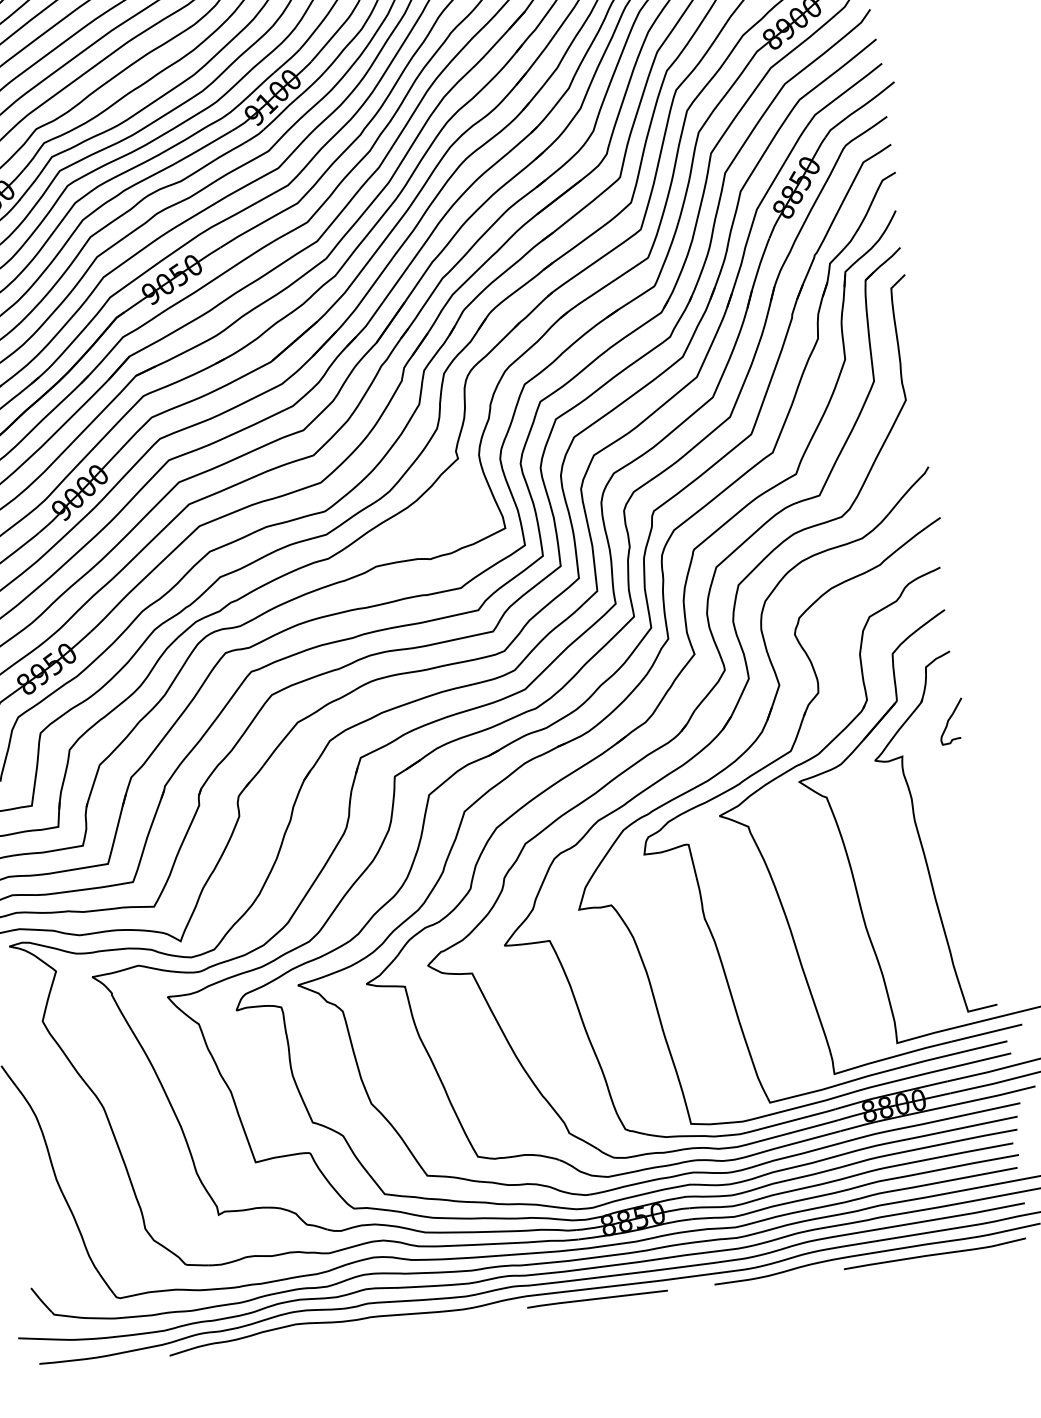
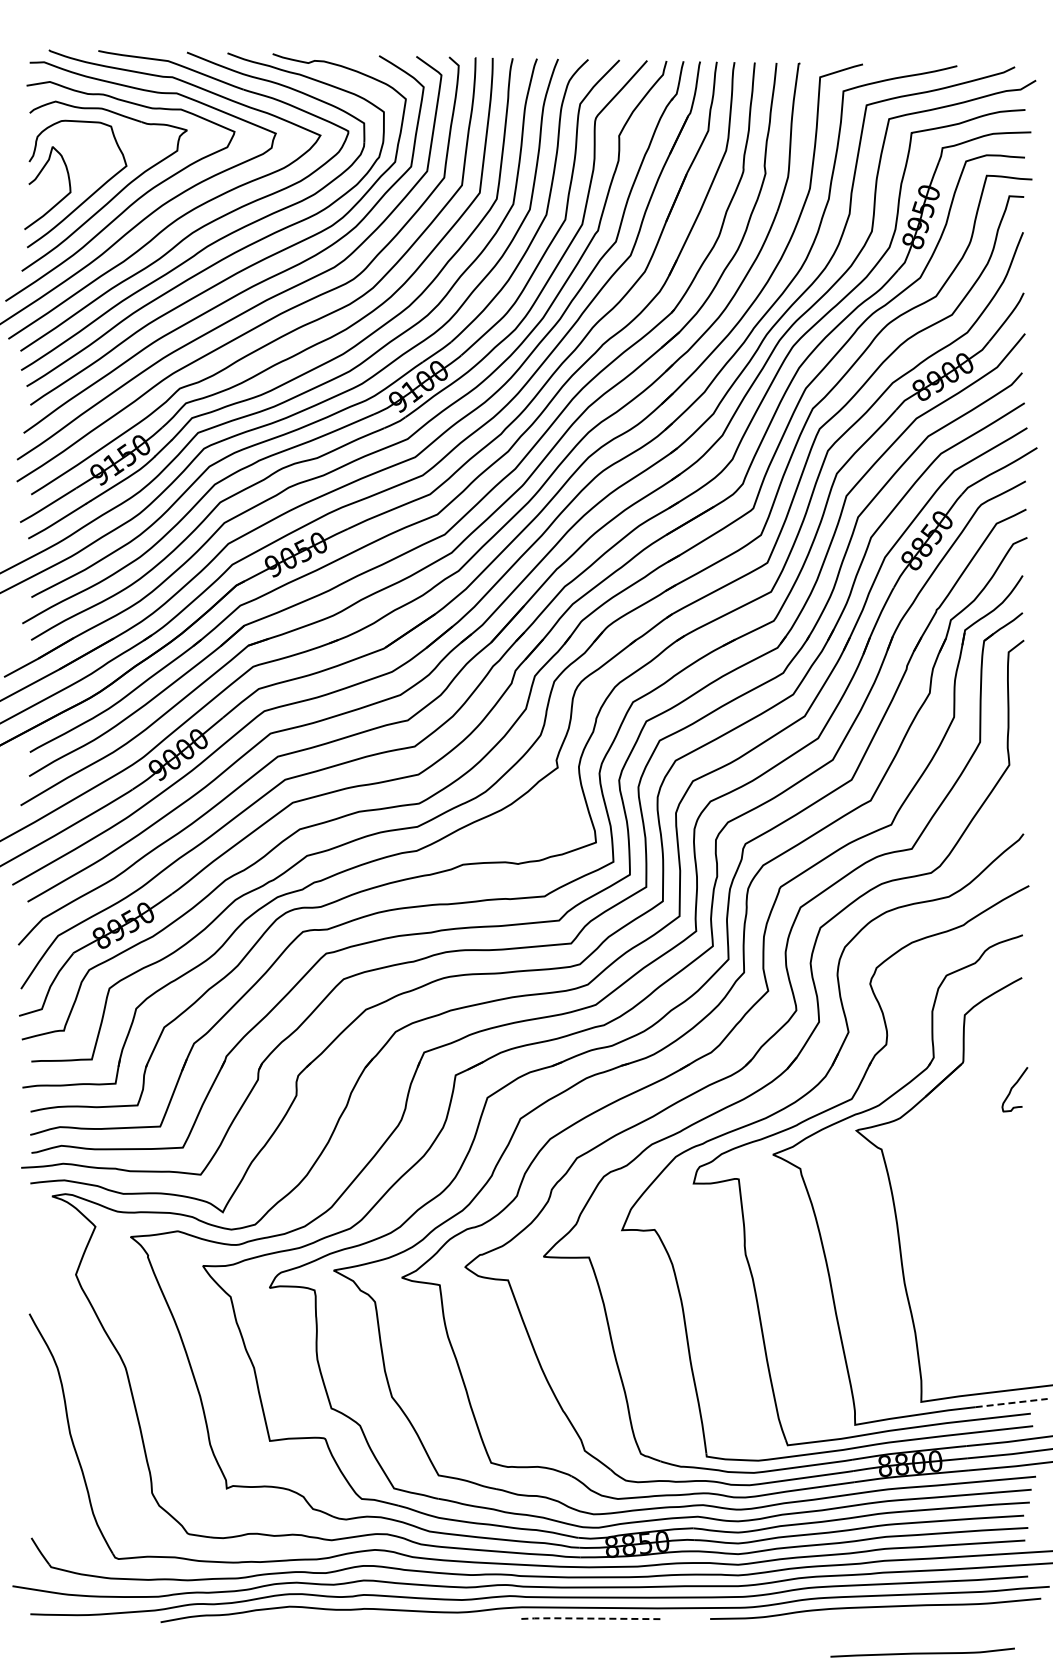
part: (921, 840) -> (970, 1203), removed
line: (987, 1033) -> (1012, 1403), solid -> dashed
curve: (934, 1253) -> (922, 1652), moved
line: (595, 1298) -> (590, 1618), solid -> dashed

